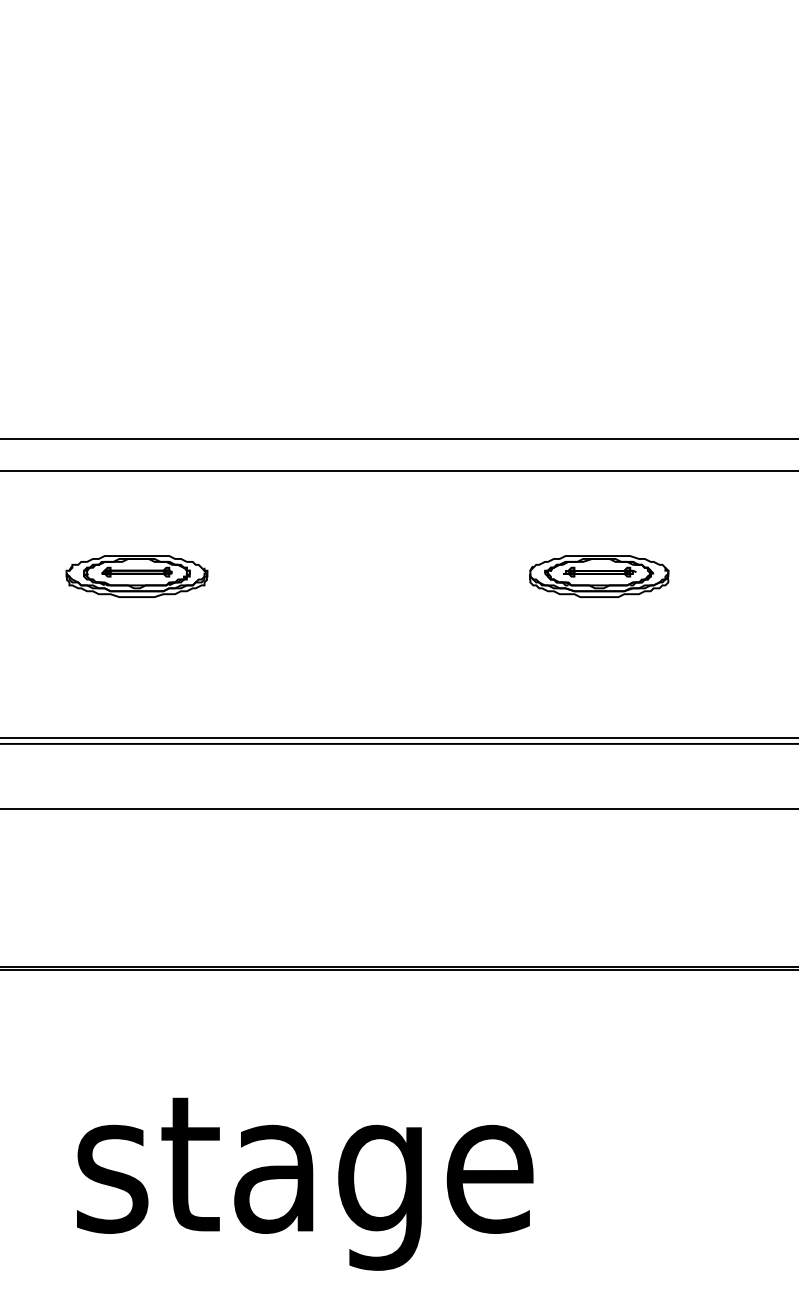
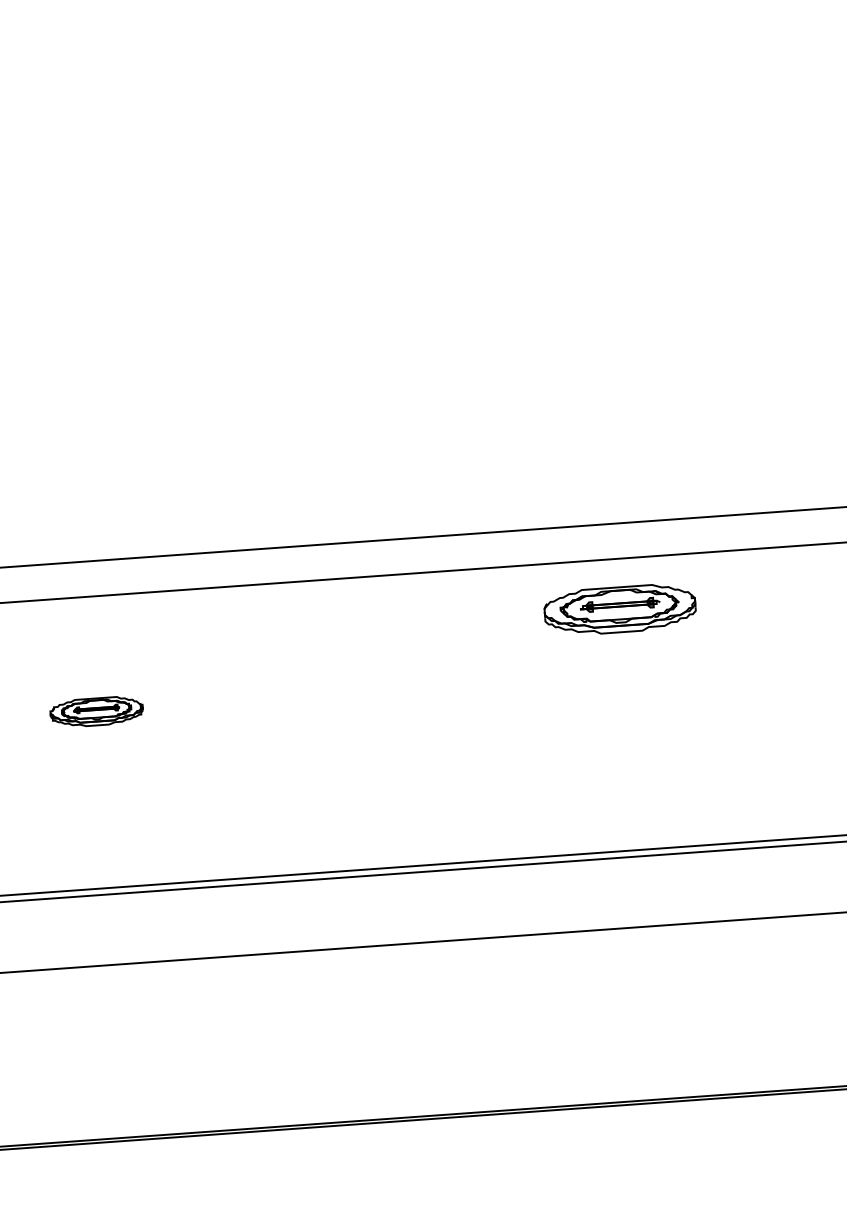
part: (136, 576) -> (96, 711), size x0.6
part: (599, 576) -> (620, 609), moved

